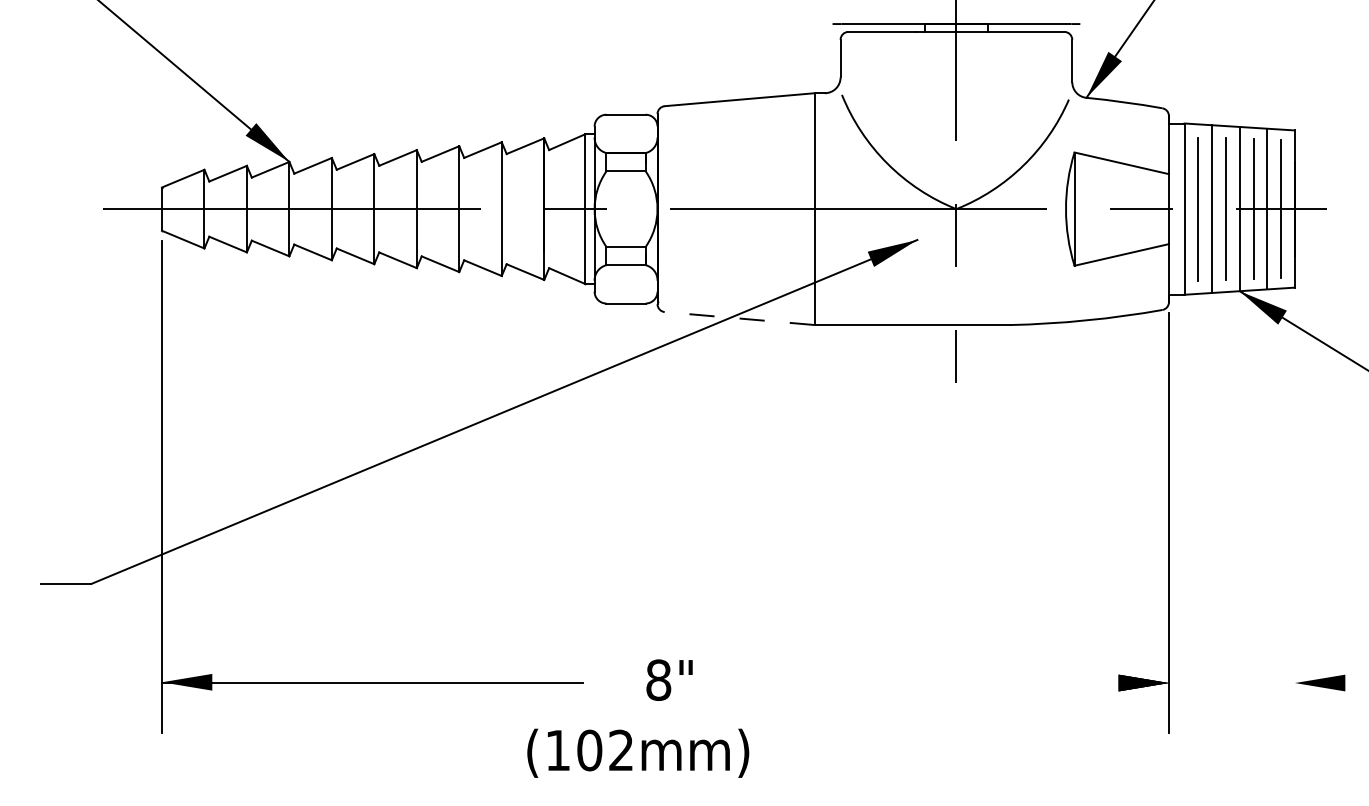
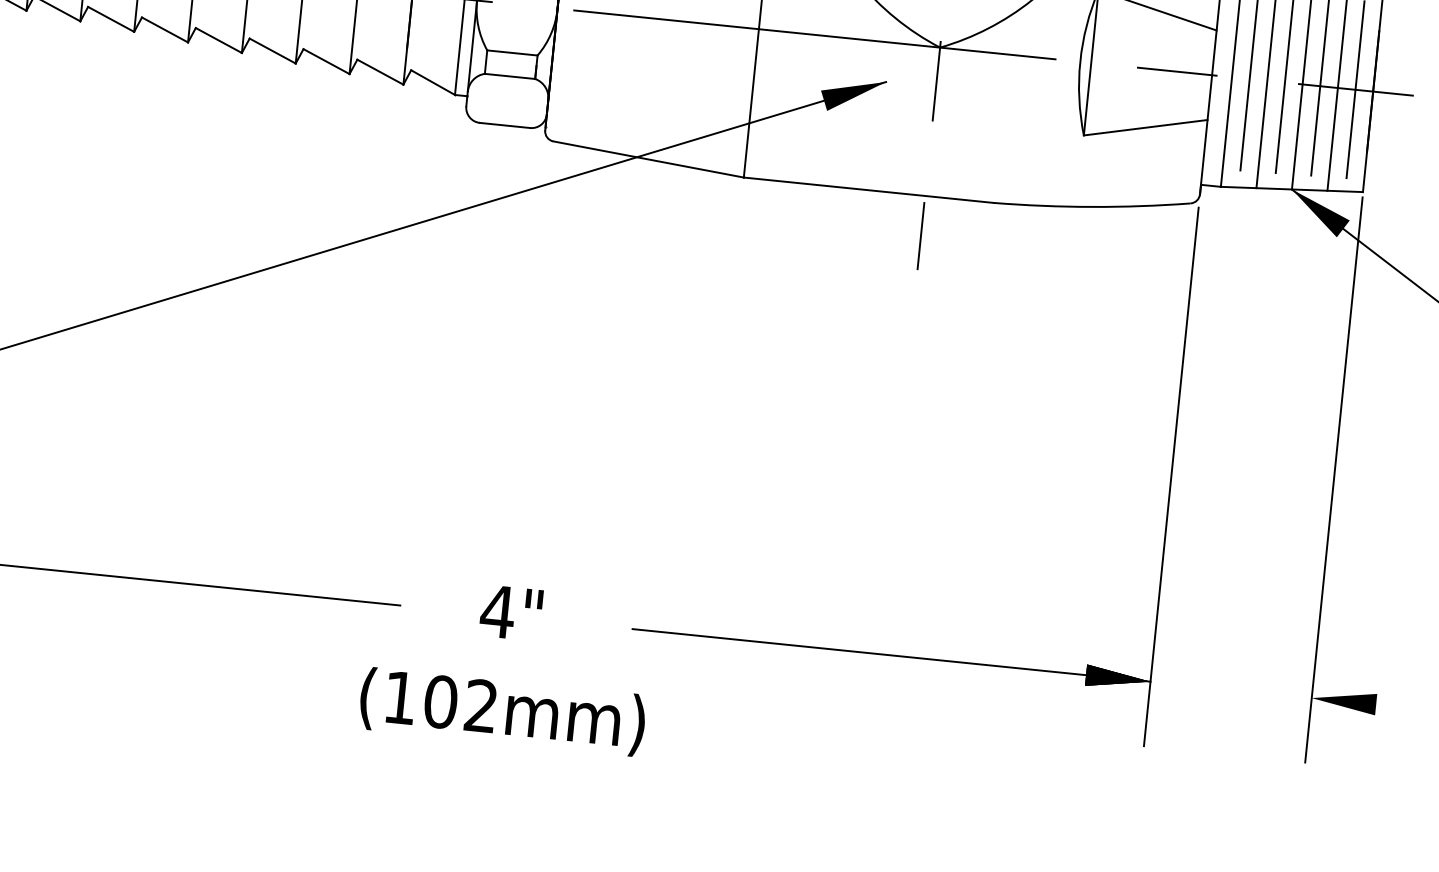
line: (739, 318) -> (648, 159), dashed -> solid
line: (1295, 512) -> (1334, 479), added
text: (658, 679) -> (497, 610), 8" -> 4"
line: (966, 683) -> (891, 655), added
text: (638, 752) -> (503, 710), moved

